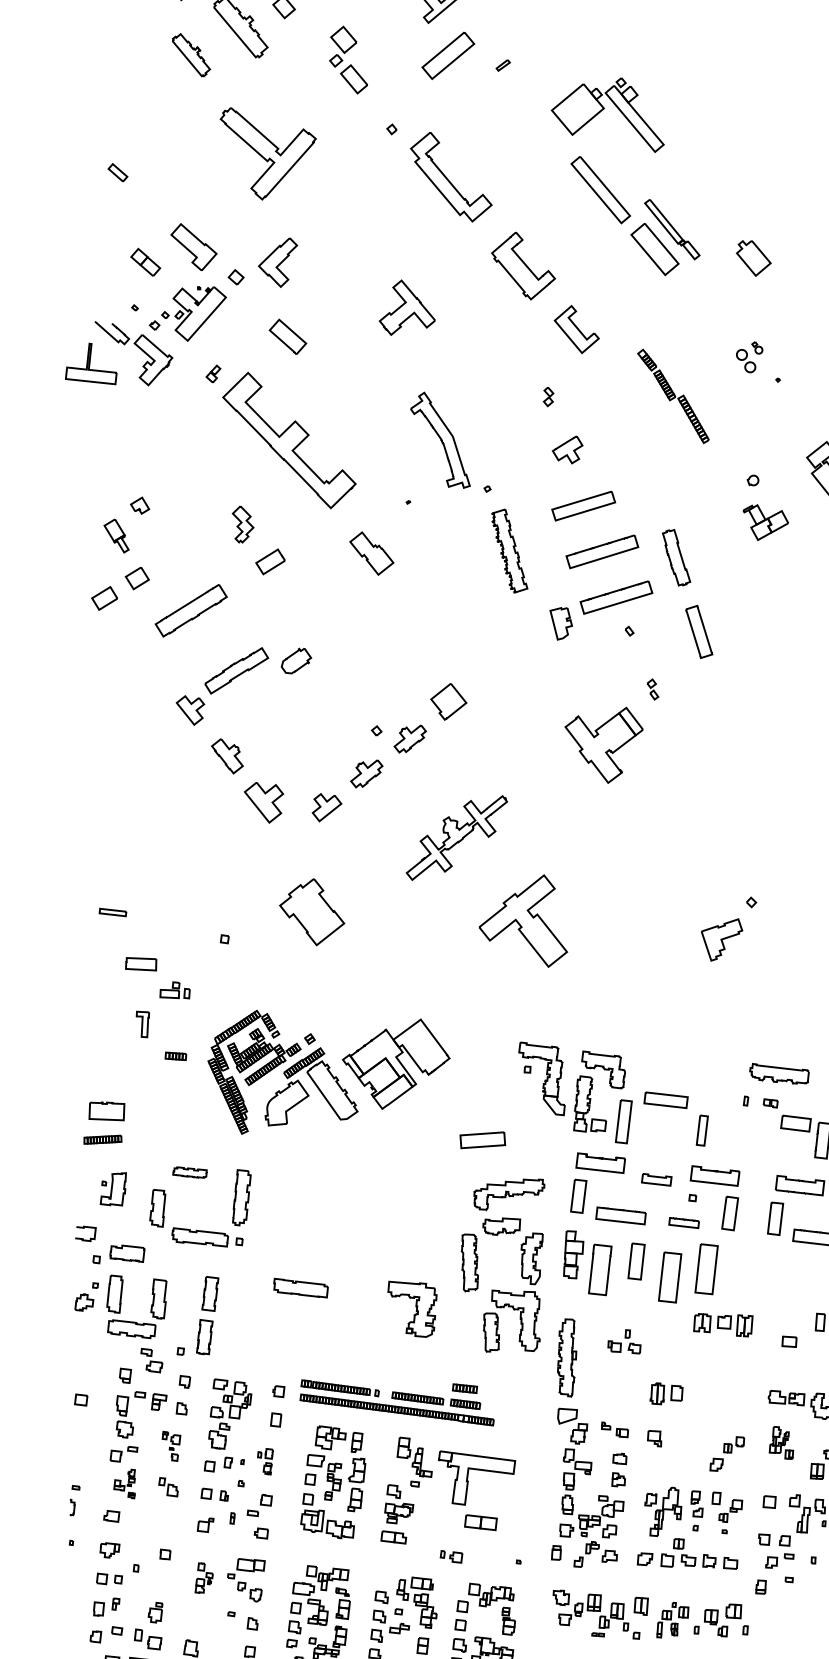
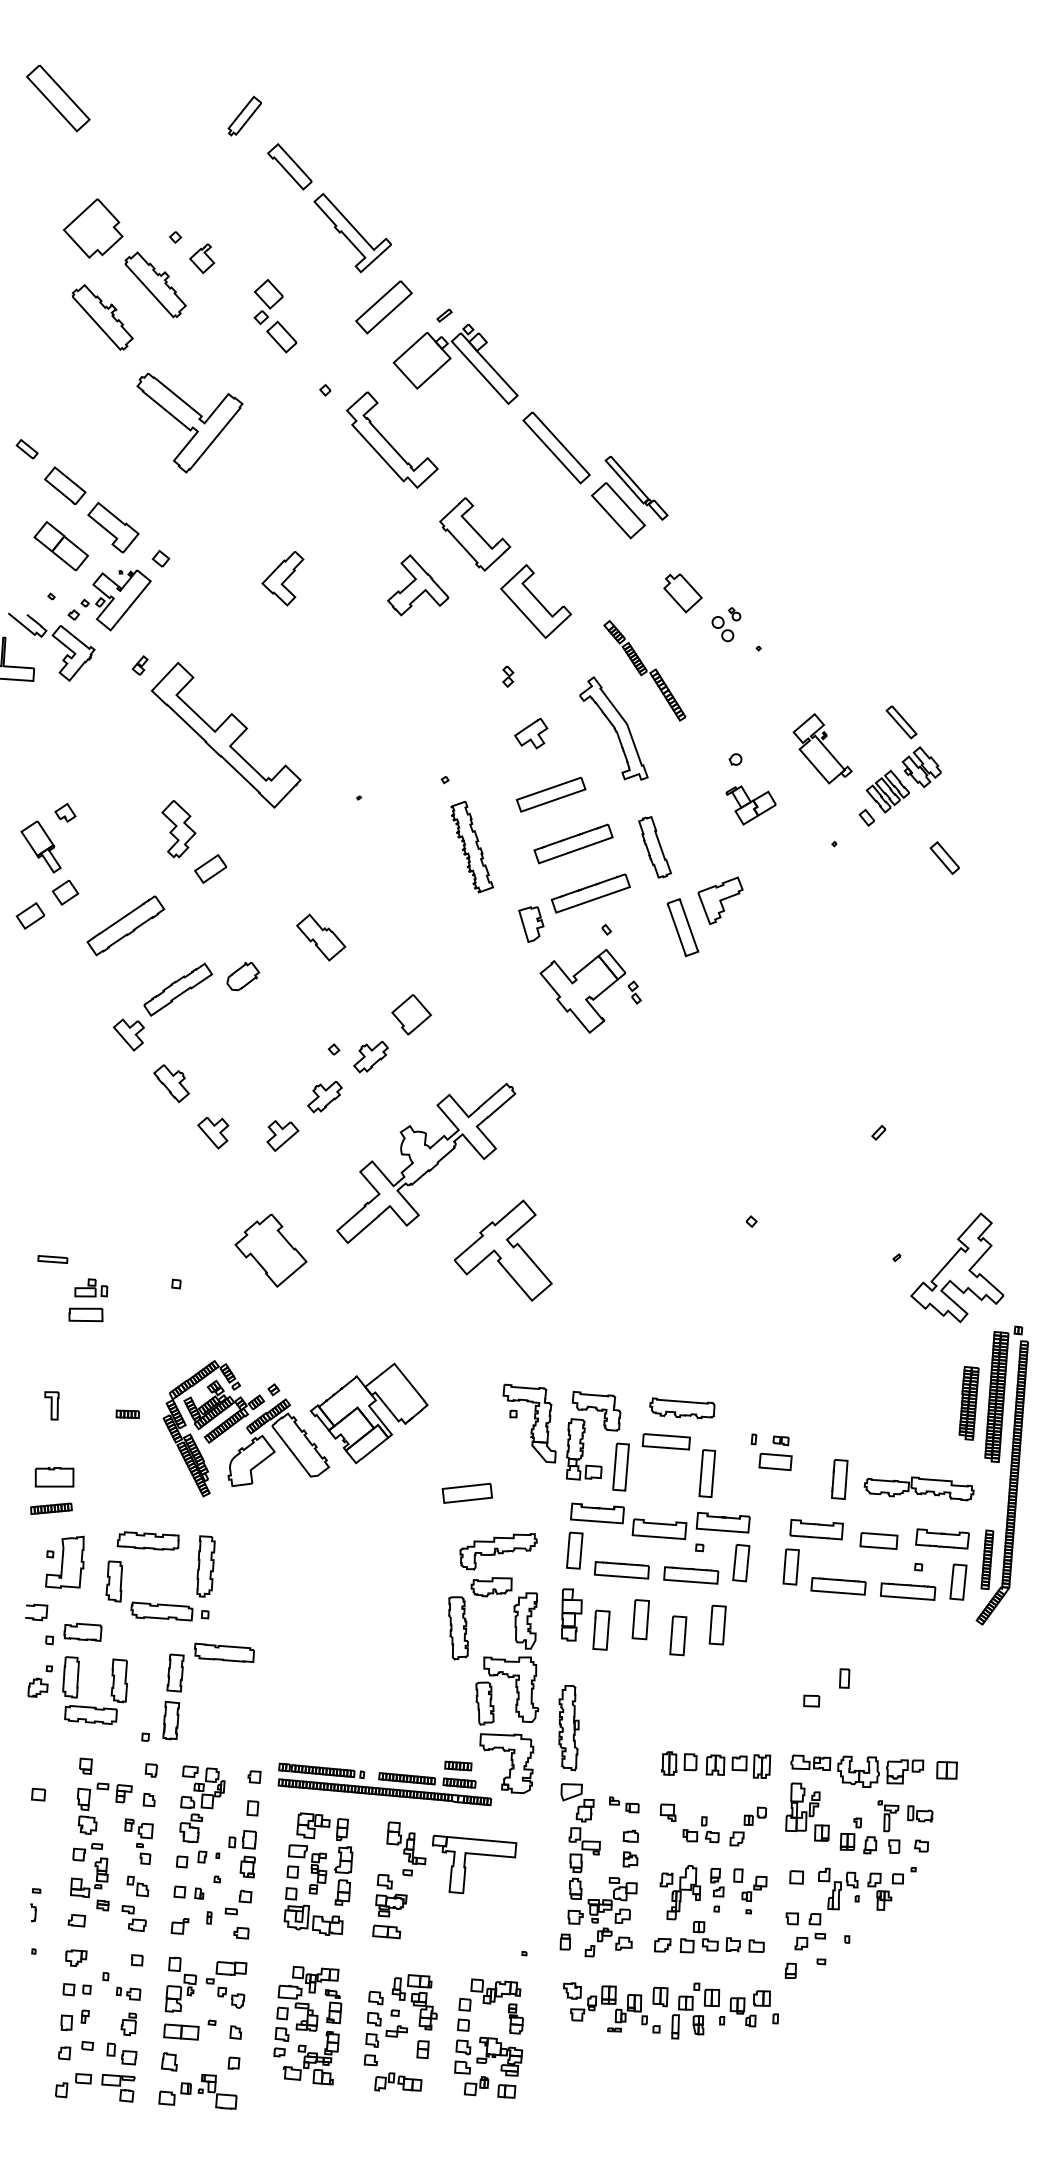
part: (191, 55) -> (102, 317), size x1.43
part: (603, 109) -> (450, 359), moved
part: (753, 258) -> (682, 593), moved
part: (145, 262) -> (61, 546), size x1.67
part: (277, 262) -> (282, 578), moved
part: (408, 308) -> (418, 585), moved
part: (577, 329) -> (536, 601), size x1.43
part: (288, 336) -> (65, 485), moved
part: (440, 440) -> (613, 728), moved
part: (242, 524) -> (178, 829), size x1.43
part: (116, 535) -> (40, 846), size x1.43
part: (372, 553) -> (321, 937), moved
part: (603, 744) -> (582, 990), moved
part: (263, 803) -> (213, 1133), size x0.71
part: (457, 838) -> (426, 1163), size x1.67
part: (721, 939) -> (720, 900), moved
part: (175, 989) -> (91, 1287), moved
part: (142, 1024) -> (51, 1405), moved
part: (779, 1074) -> (682, 1408), moved
part: (795, 1123) -> (775, 1461), moved
part: (702, 1130) -> (707, 1473), size x1.43
part: (189, 1172) -> (147, 1540), size x1.67
part: (656, 1179) -> (659, 1529), size x1.67
part: (113, 1188) -> (64, 1561), size x1.43
part: (684, 1223) -> (691, 1575), size x1.67
part: (706, 1268) -> (717, 1624), size x0.71
part: (600, 1269) -> (601, 1629), size x0.71
part: (670, 1277) -> (678, 1635), size x0.71
part: (300, 1287) -> (224, 1652), moved
part: (411, 1309) -> (506, 1763), moved
part: (723, 1325) -> (738, 1766), moved
part: (624, 1341) -> (700, 1829), moved
part: (151, 1360) -> (133, 1918), moved
part: (781, 1442) -> (807, 1811), size x1.67
part: (170, 1446) -> (138, 1841), size x1.43
part: (265, 1461) -> (242, 1854), size x1.67
part: (124, 1483) -> (89, 1884), size x1.67
part: (481, 1522) -> (181, 2031), moved
part: (451, 1556) -> (128, 1993), moved
part: (203, 1578) -> (180, 1984), size x1.67
part: (672, 1619) -> (695, 2010), size x1.43

